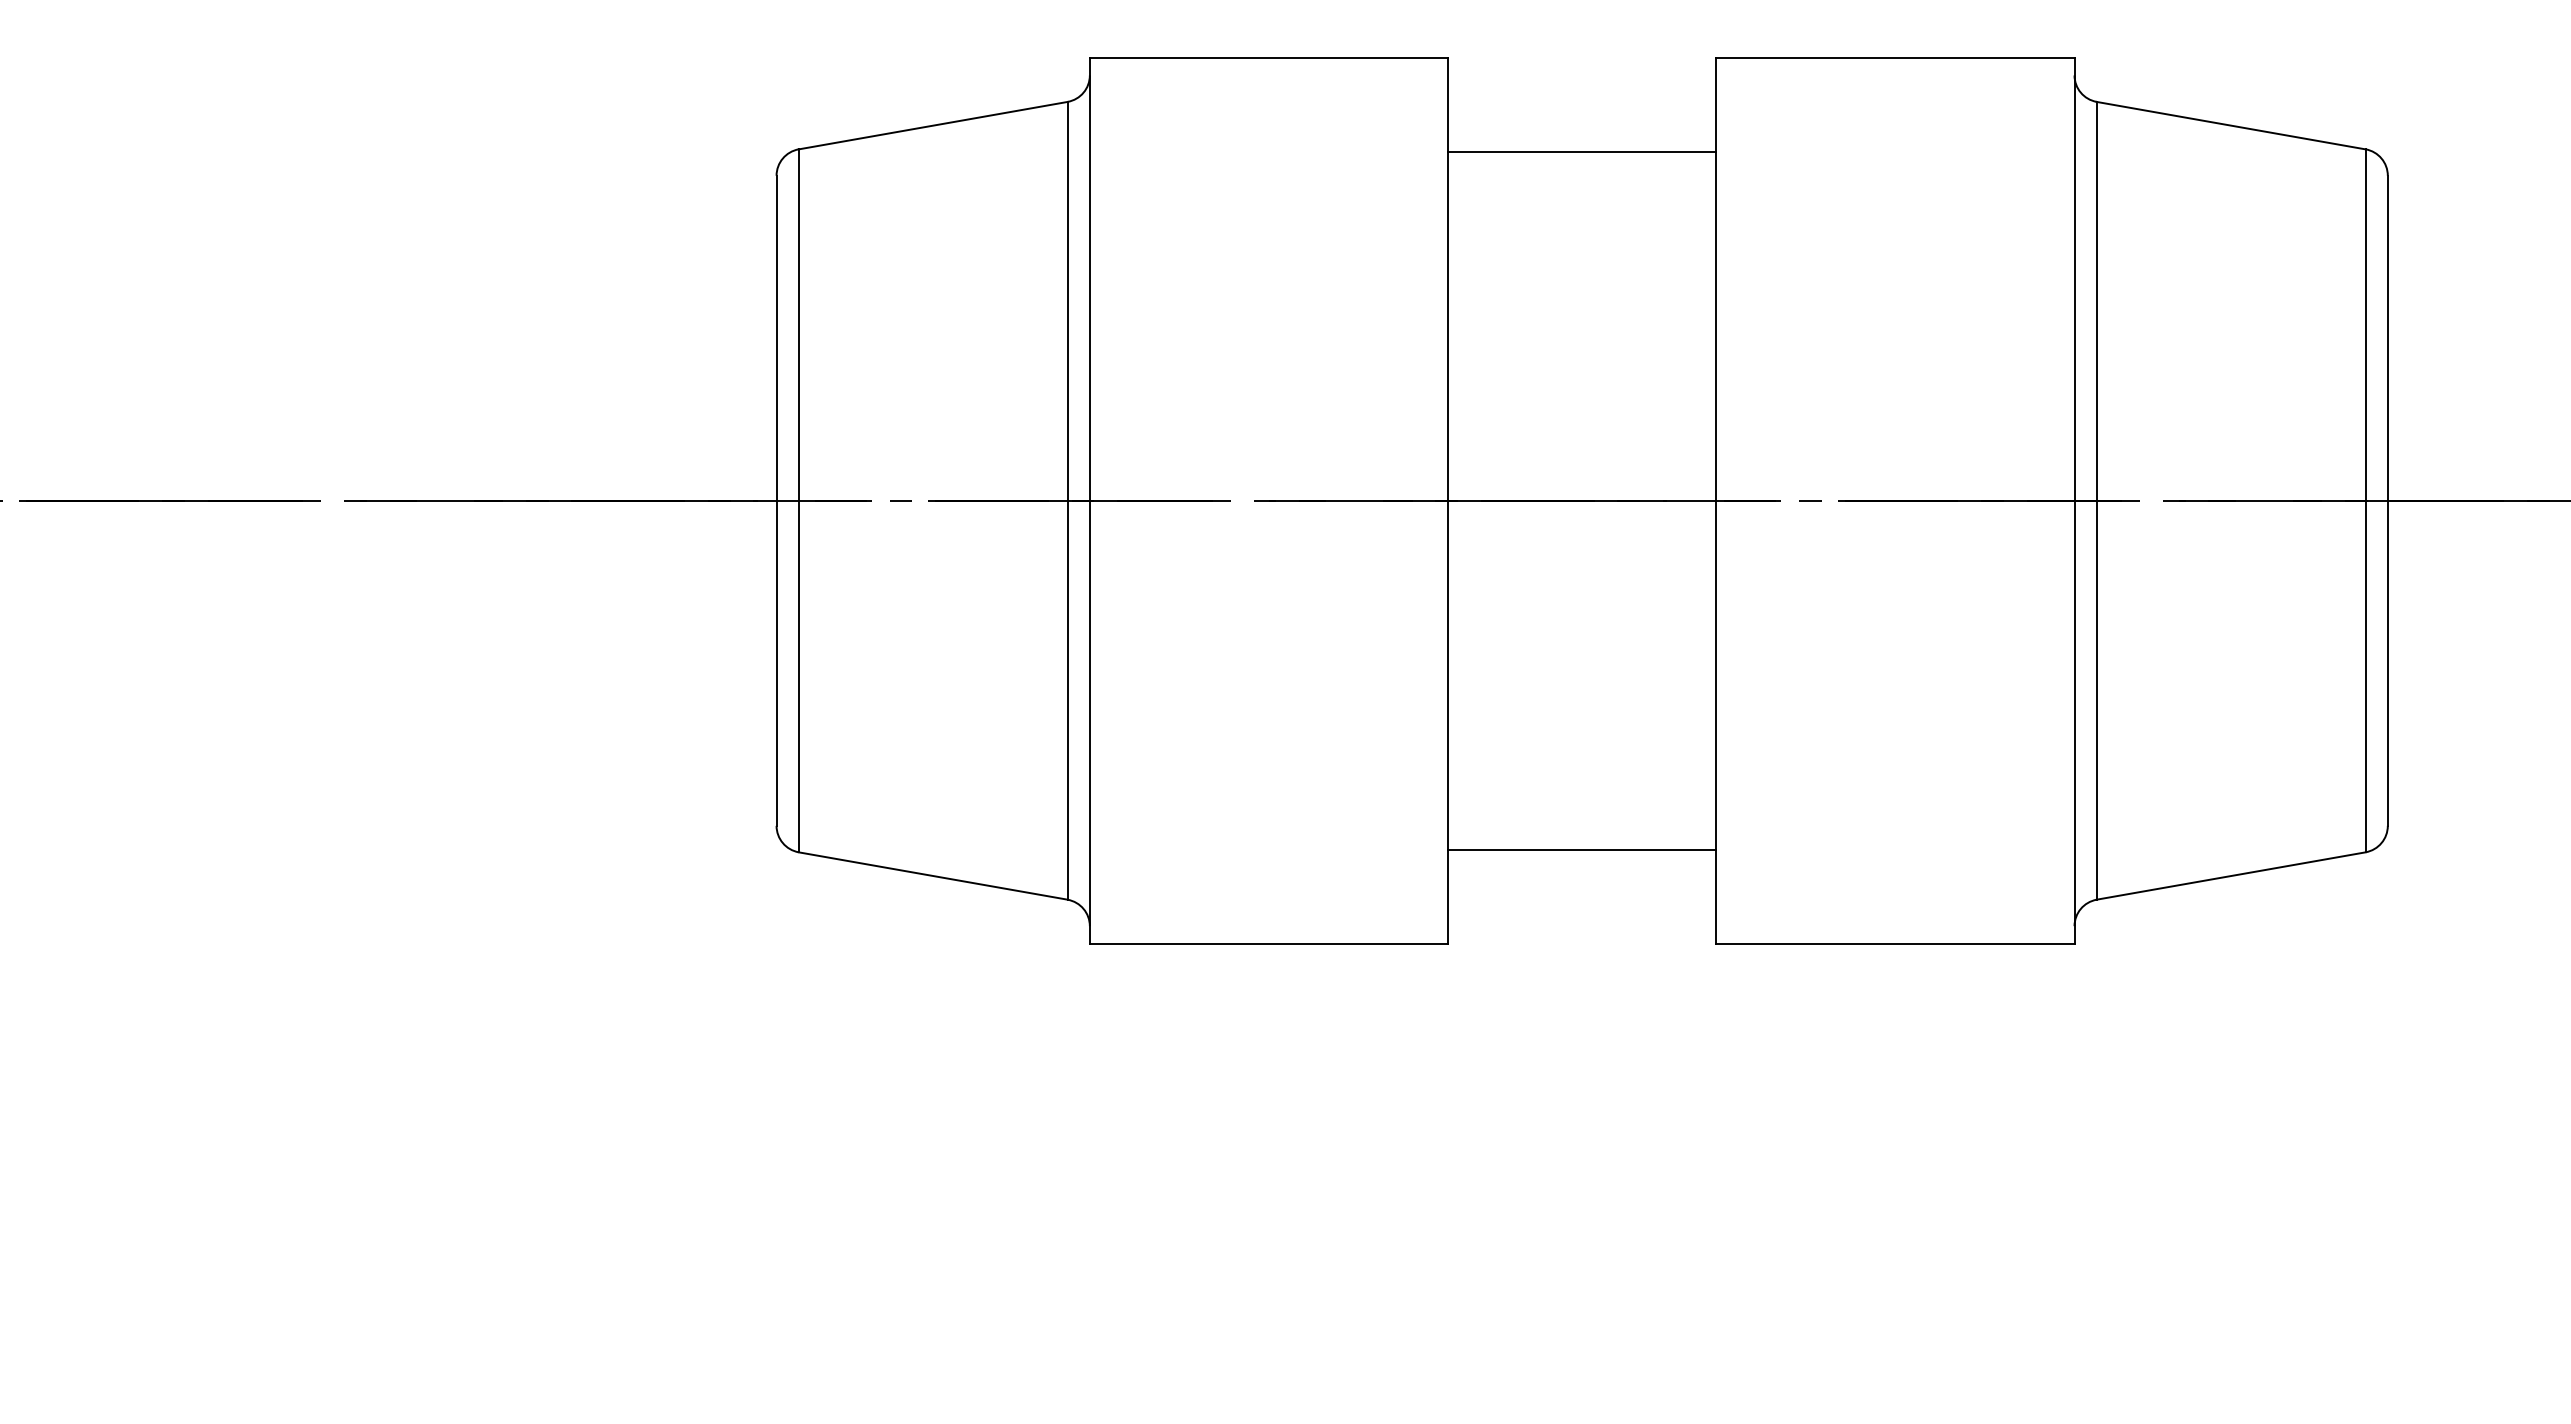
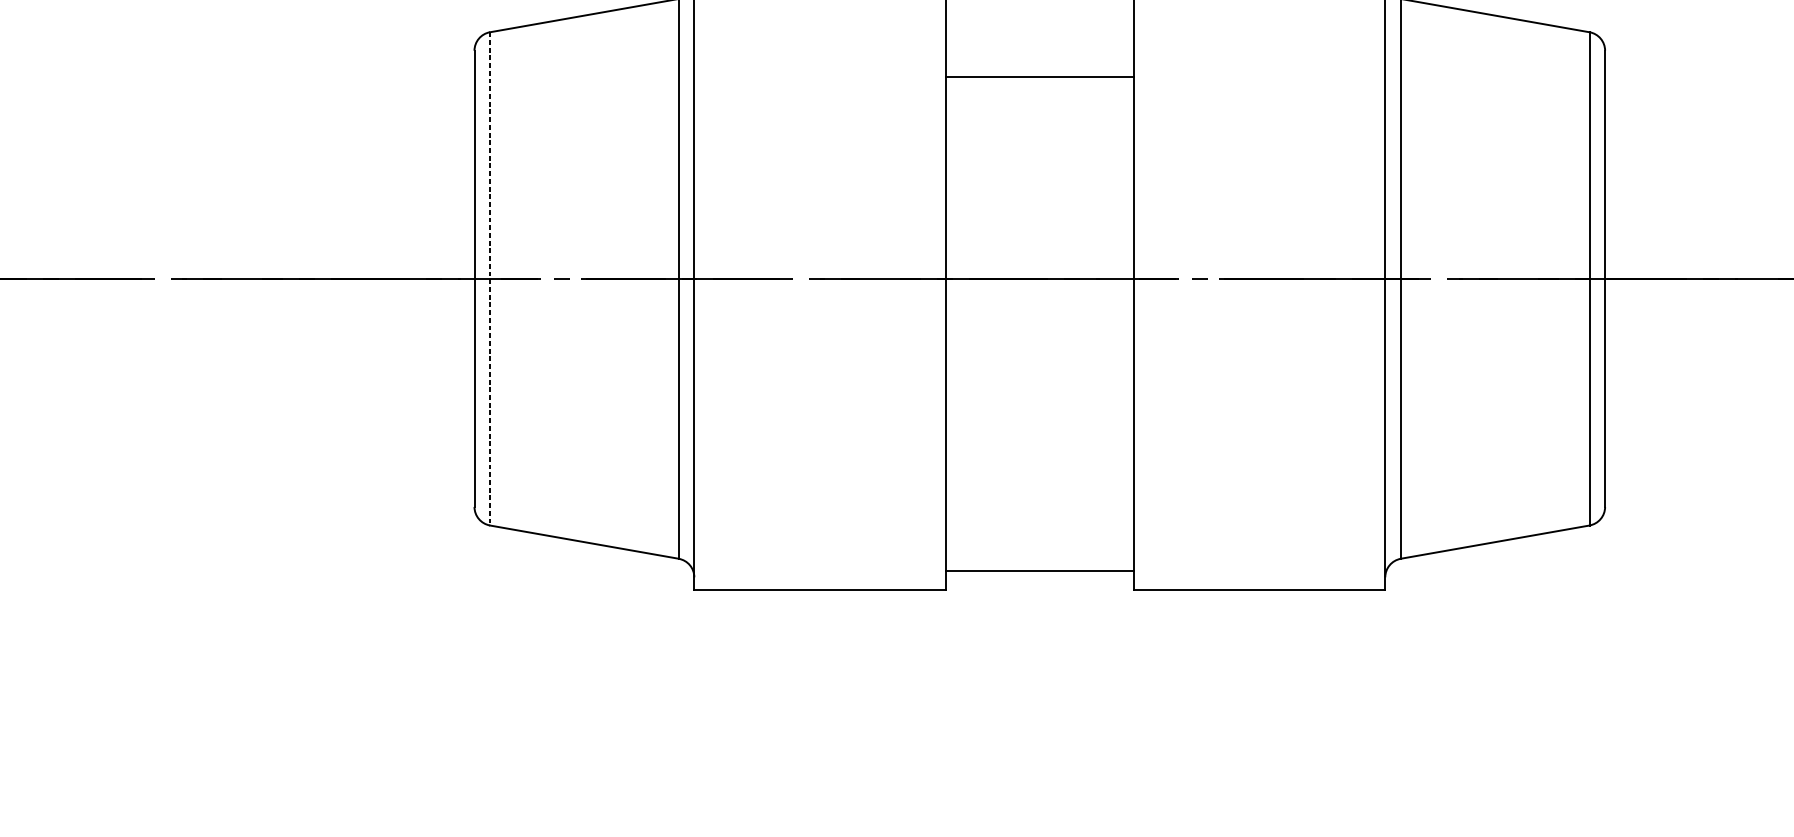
line: (1581, 151) -> (1039, 77), moved
line: (798, 501) -> (489, 279), solid -> dashed
line: (1581, 849) -> (1039, 570), moved

